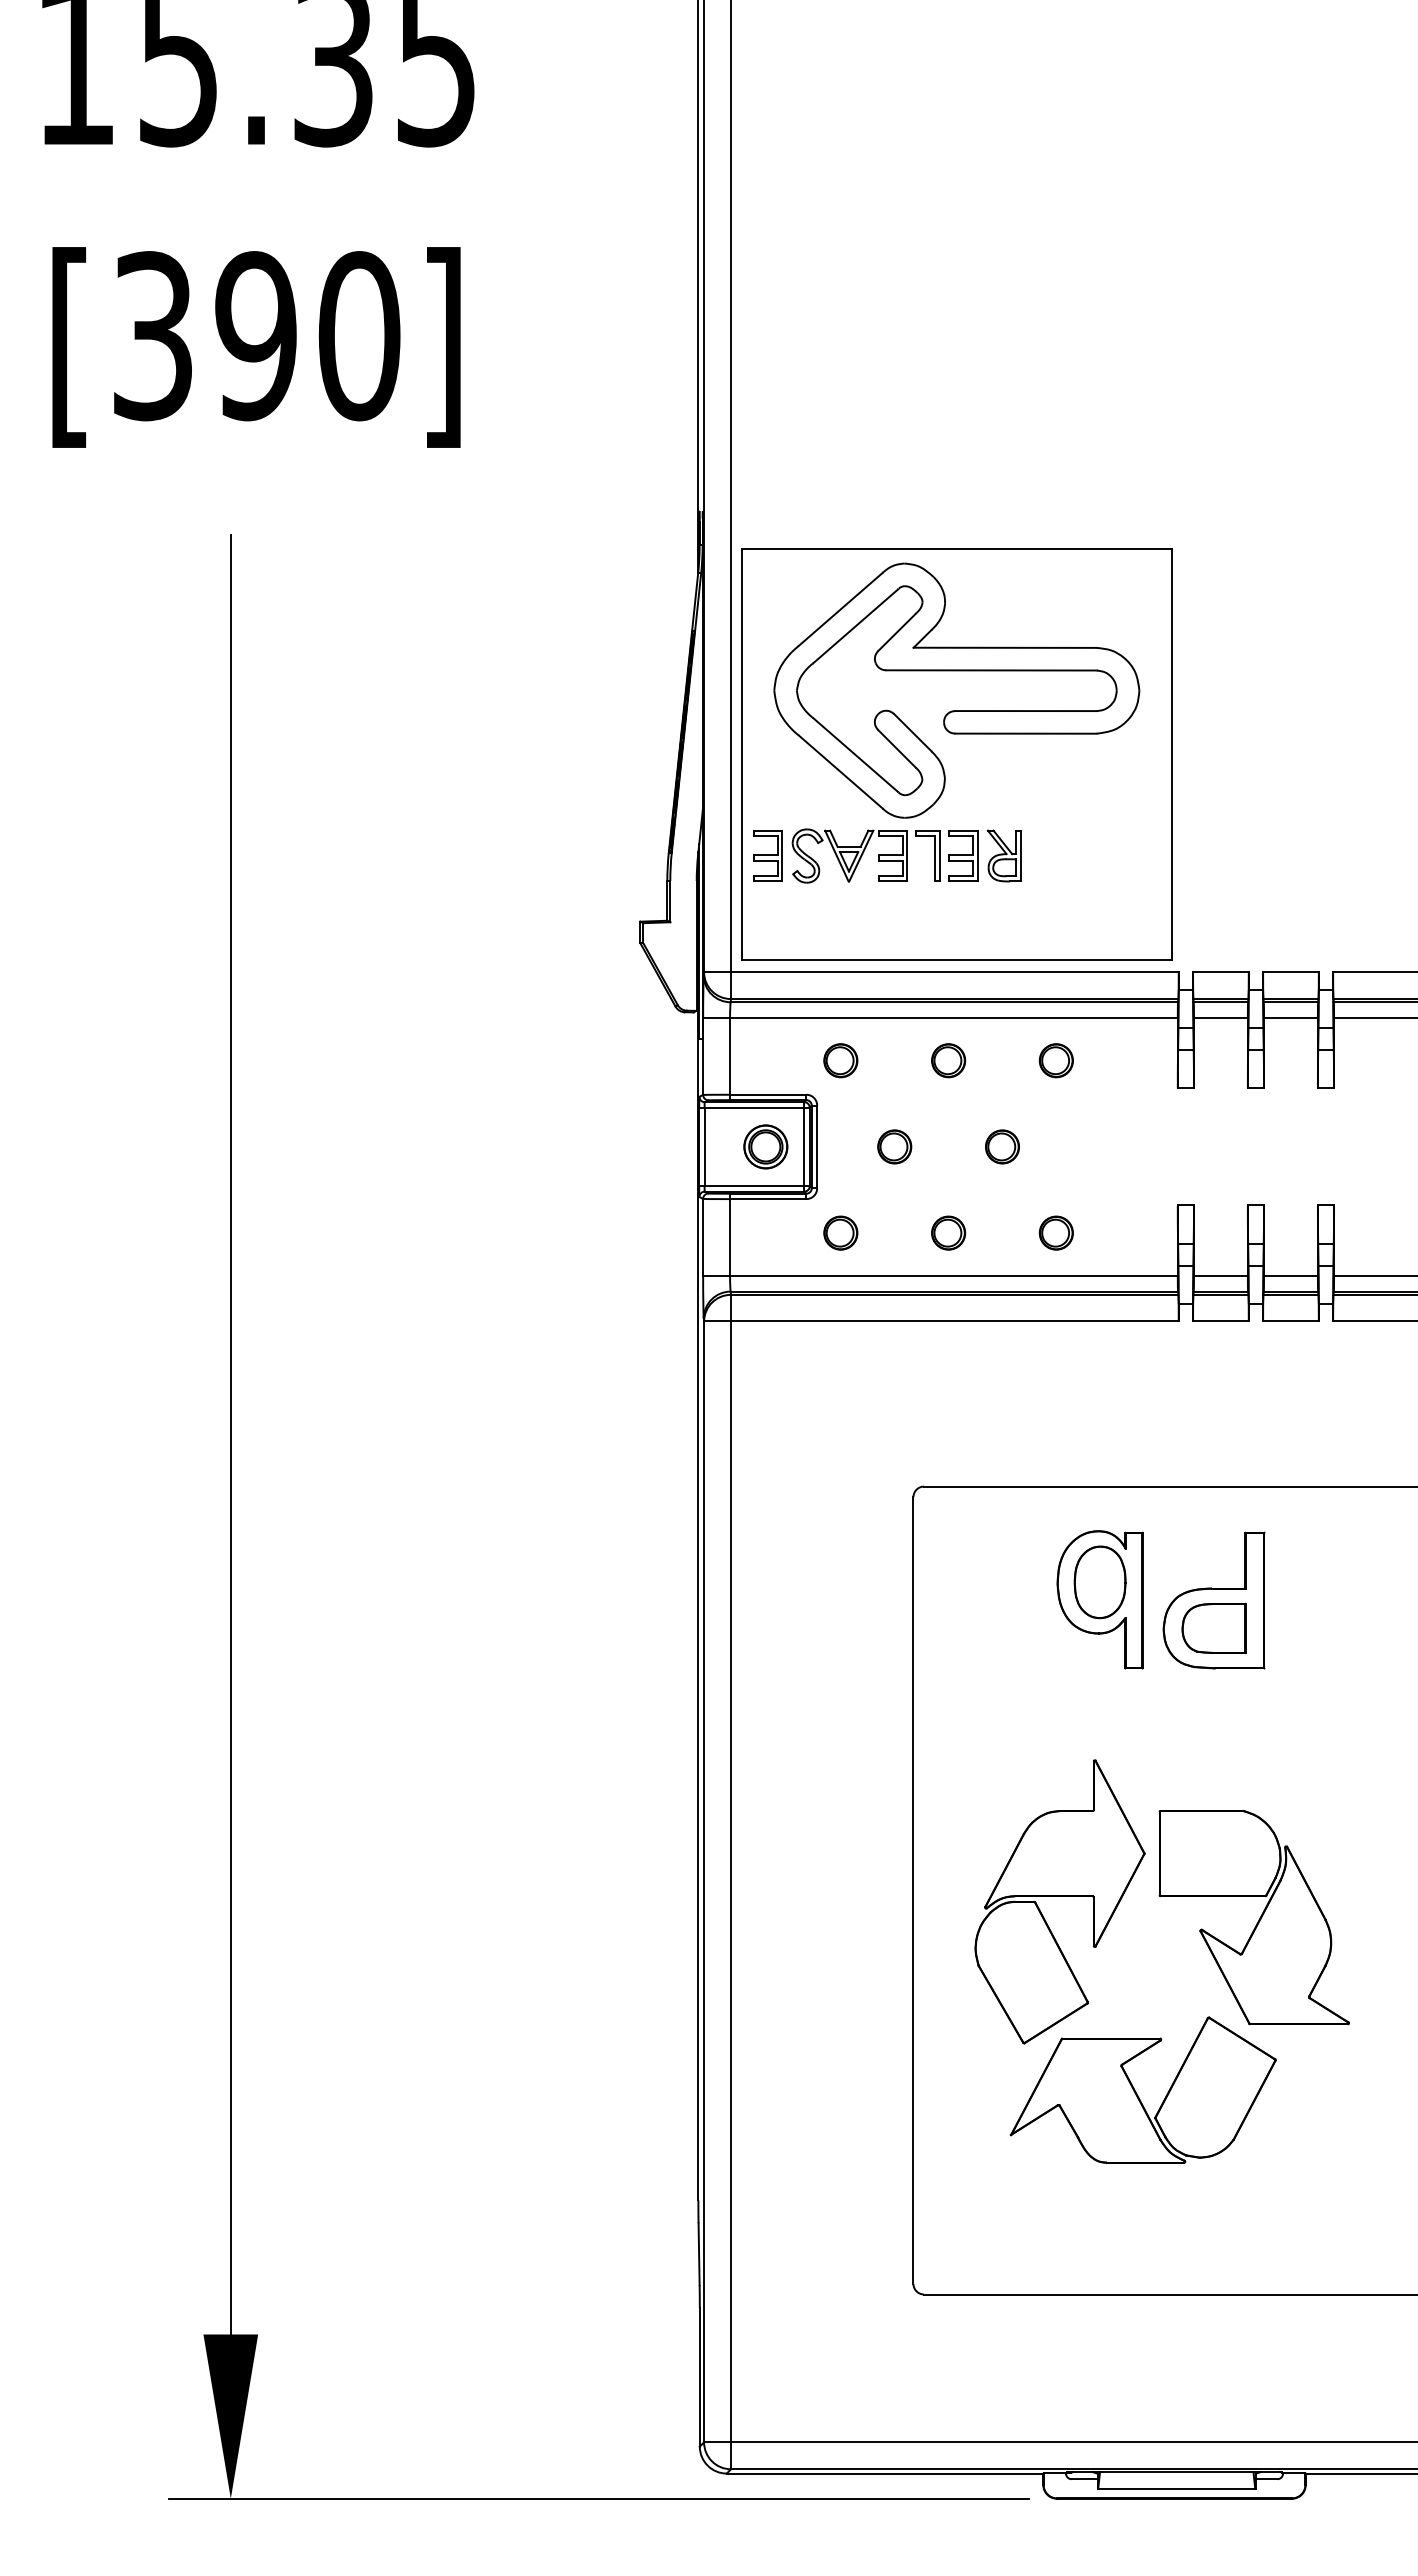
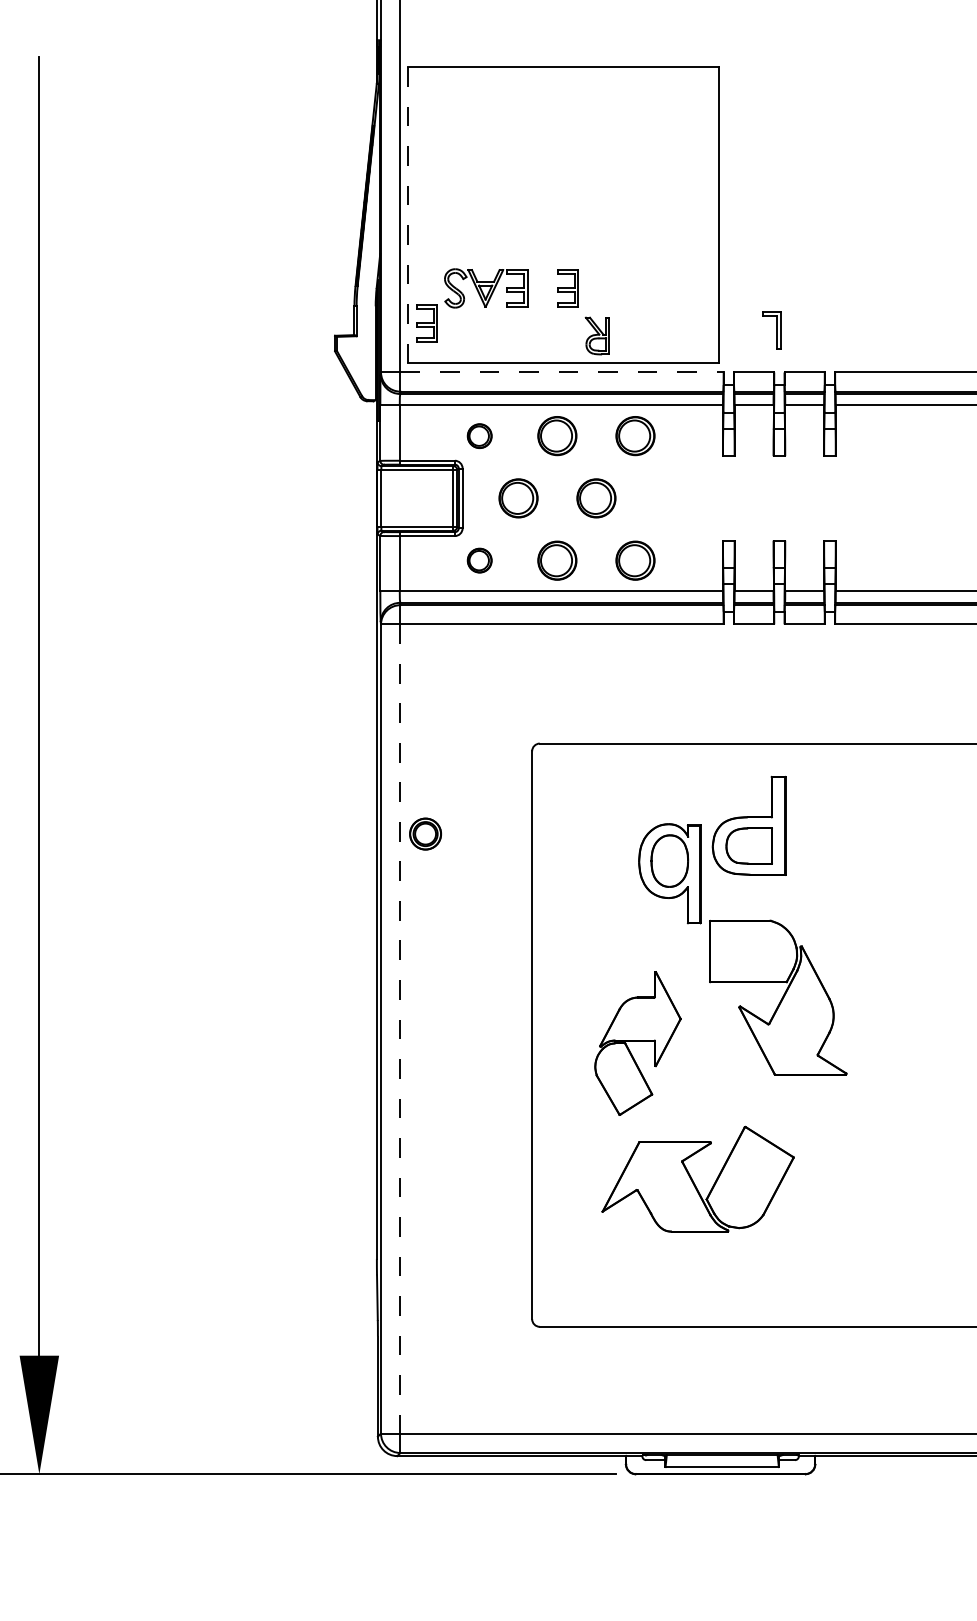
part: (956, 671) -> (563, 155), removed
line: (741, 755) -> (408, 215), solid -> dashed
part: (767, 855) -> (426, 323), moved
part: (934, 855) -> (776, 329), moved
part: (1003, 855) -> (597, 335), moved
line: (954, 972) -> (561, 372), solid -> dashed
part: (948, 1060) -> (557, 436), size x1.6
part: (1055, 1060) -> (634, 436), size x1.6
part: (765, 1146) -> (425, 833), moved
part: (894, 1146) -> (518, 498), size x1.6
part: (1002, 1146) -> (596, 498), size x1.6
part: (948, 1232) -> (557, 560), size x1.6
part: (1055, 1232) -> (634, 560), size x1.6
part: (1099, 1599) -> (669, 873), moved
line: (731, 1882) -> (400, 1029), solid -> dashed
part: (1059, 1901) -> (637, 1043), size x0.7
part: (1253, 1917) -> (777, 997), moved

